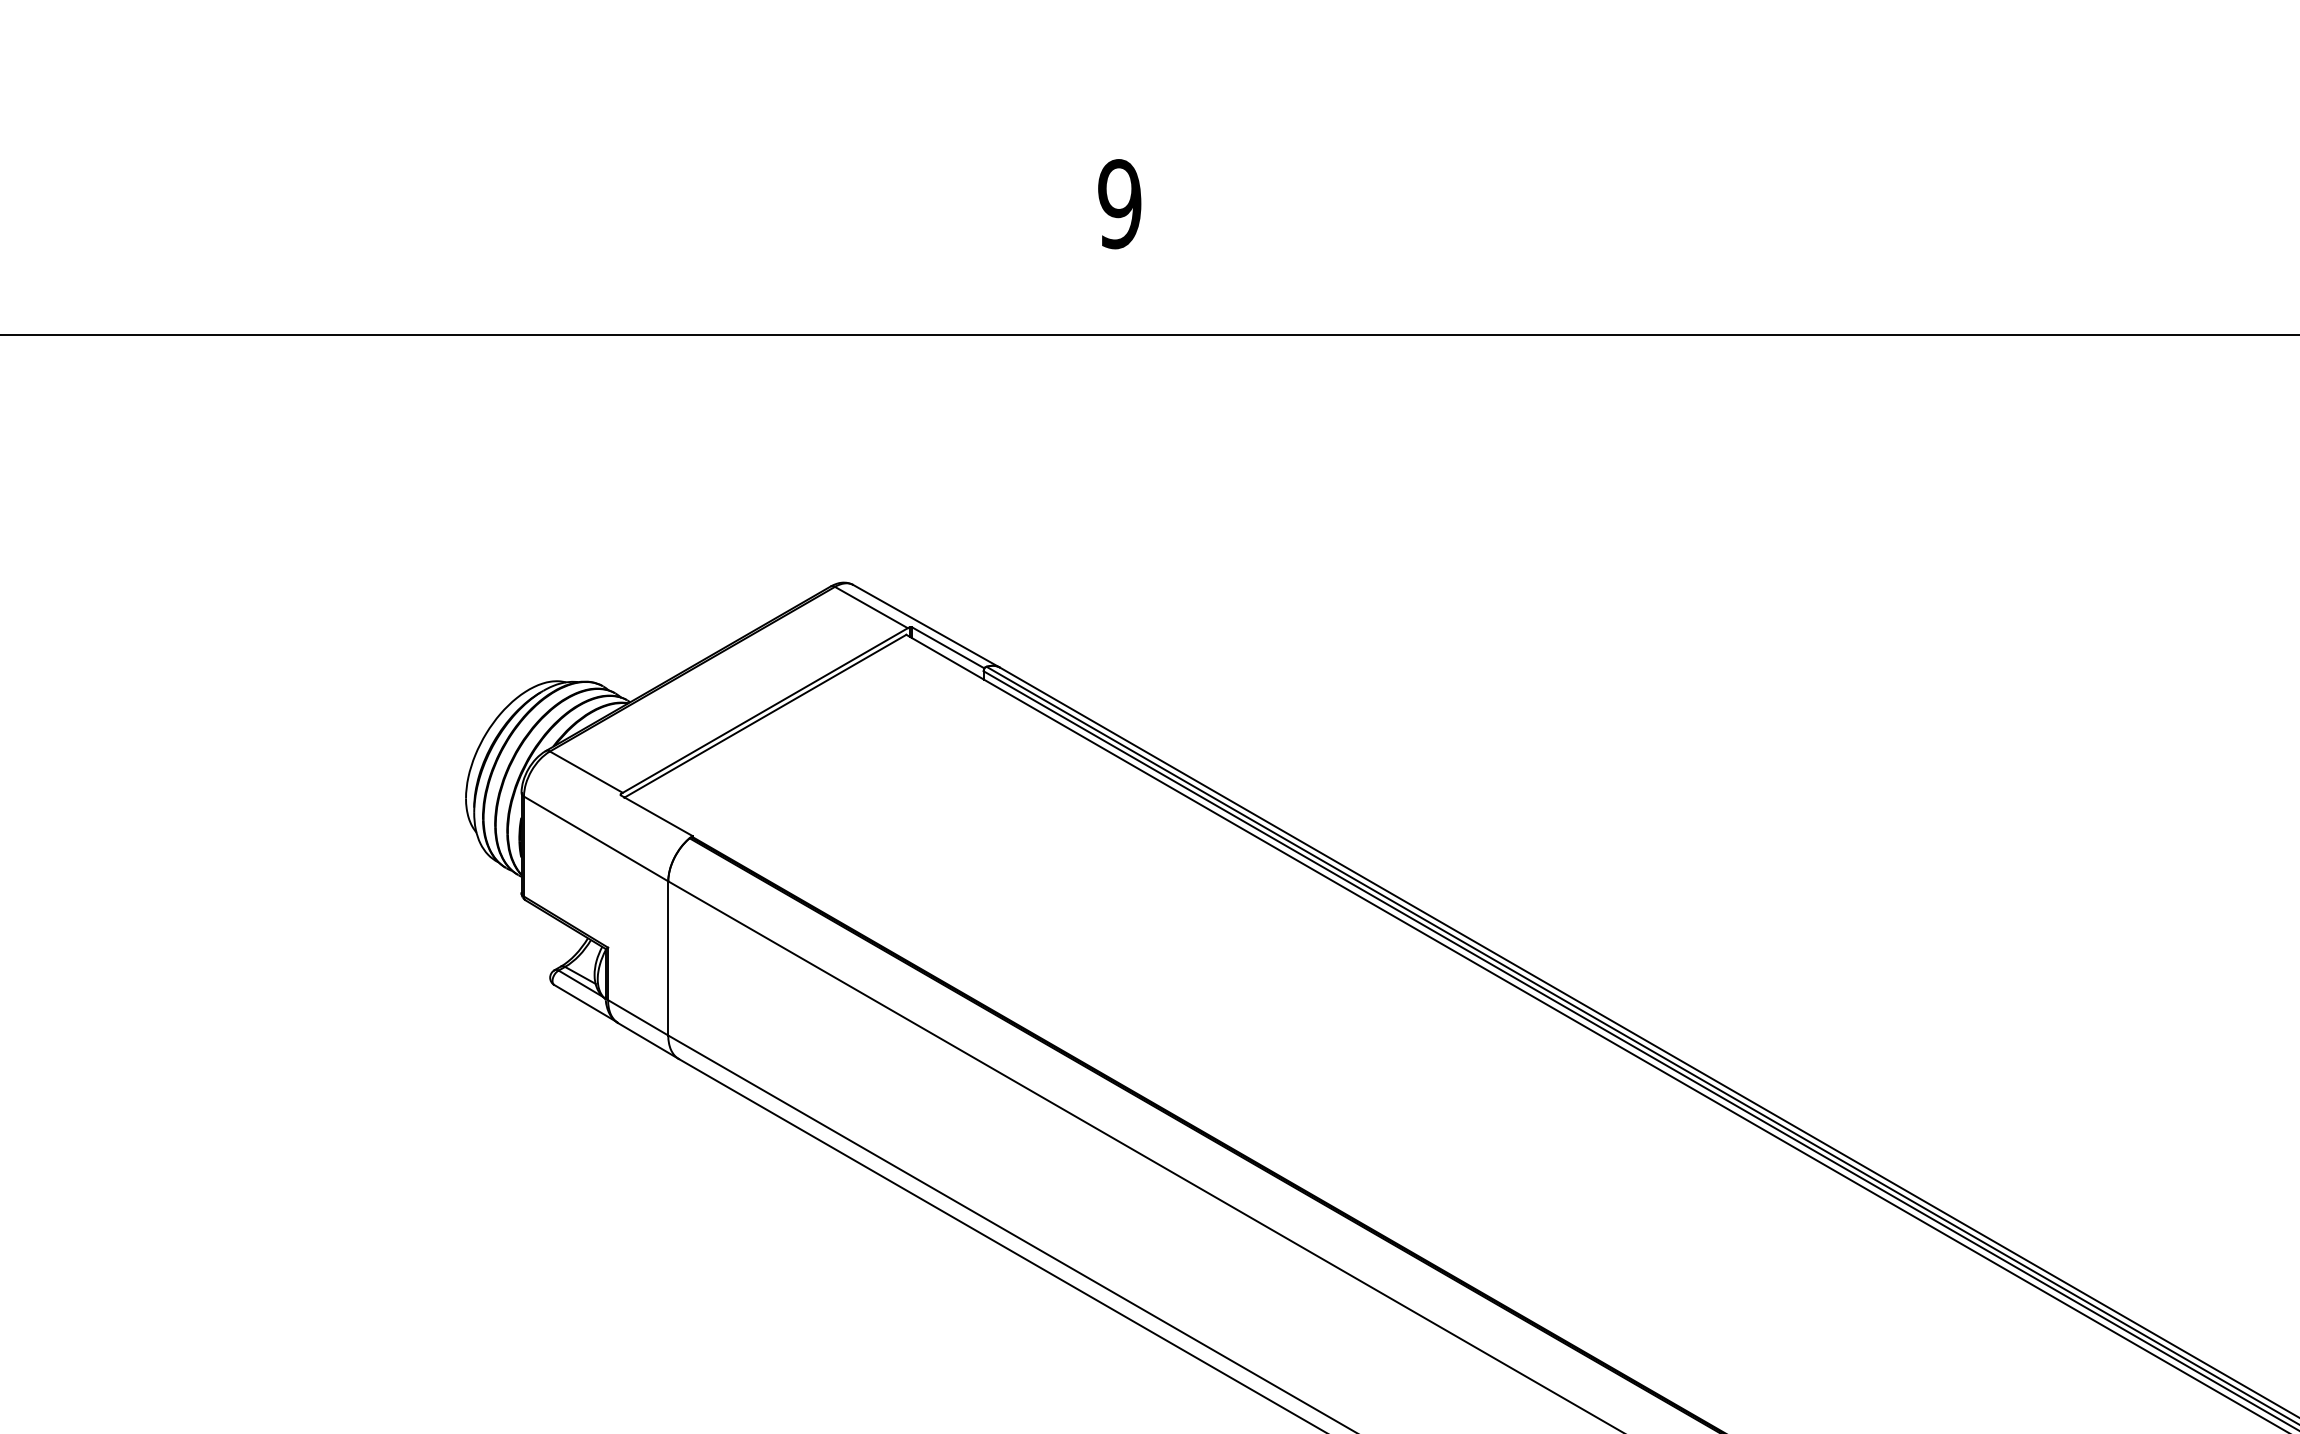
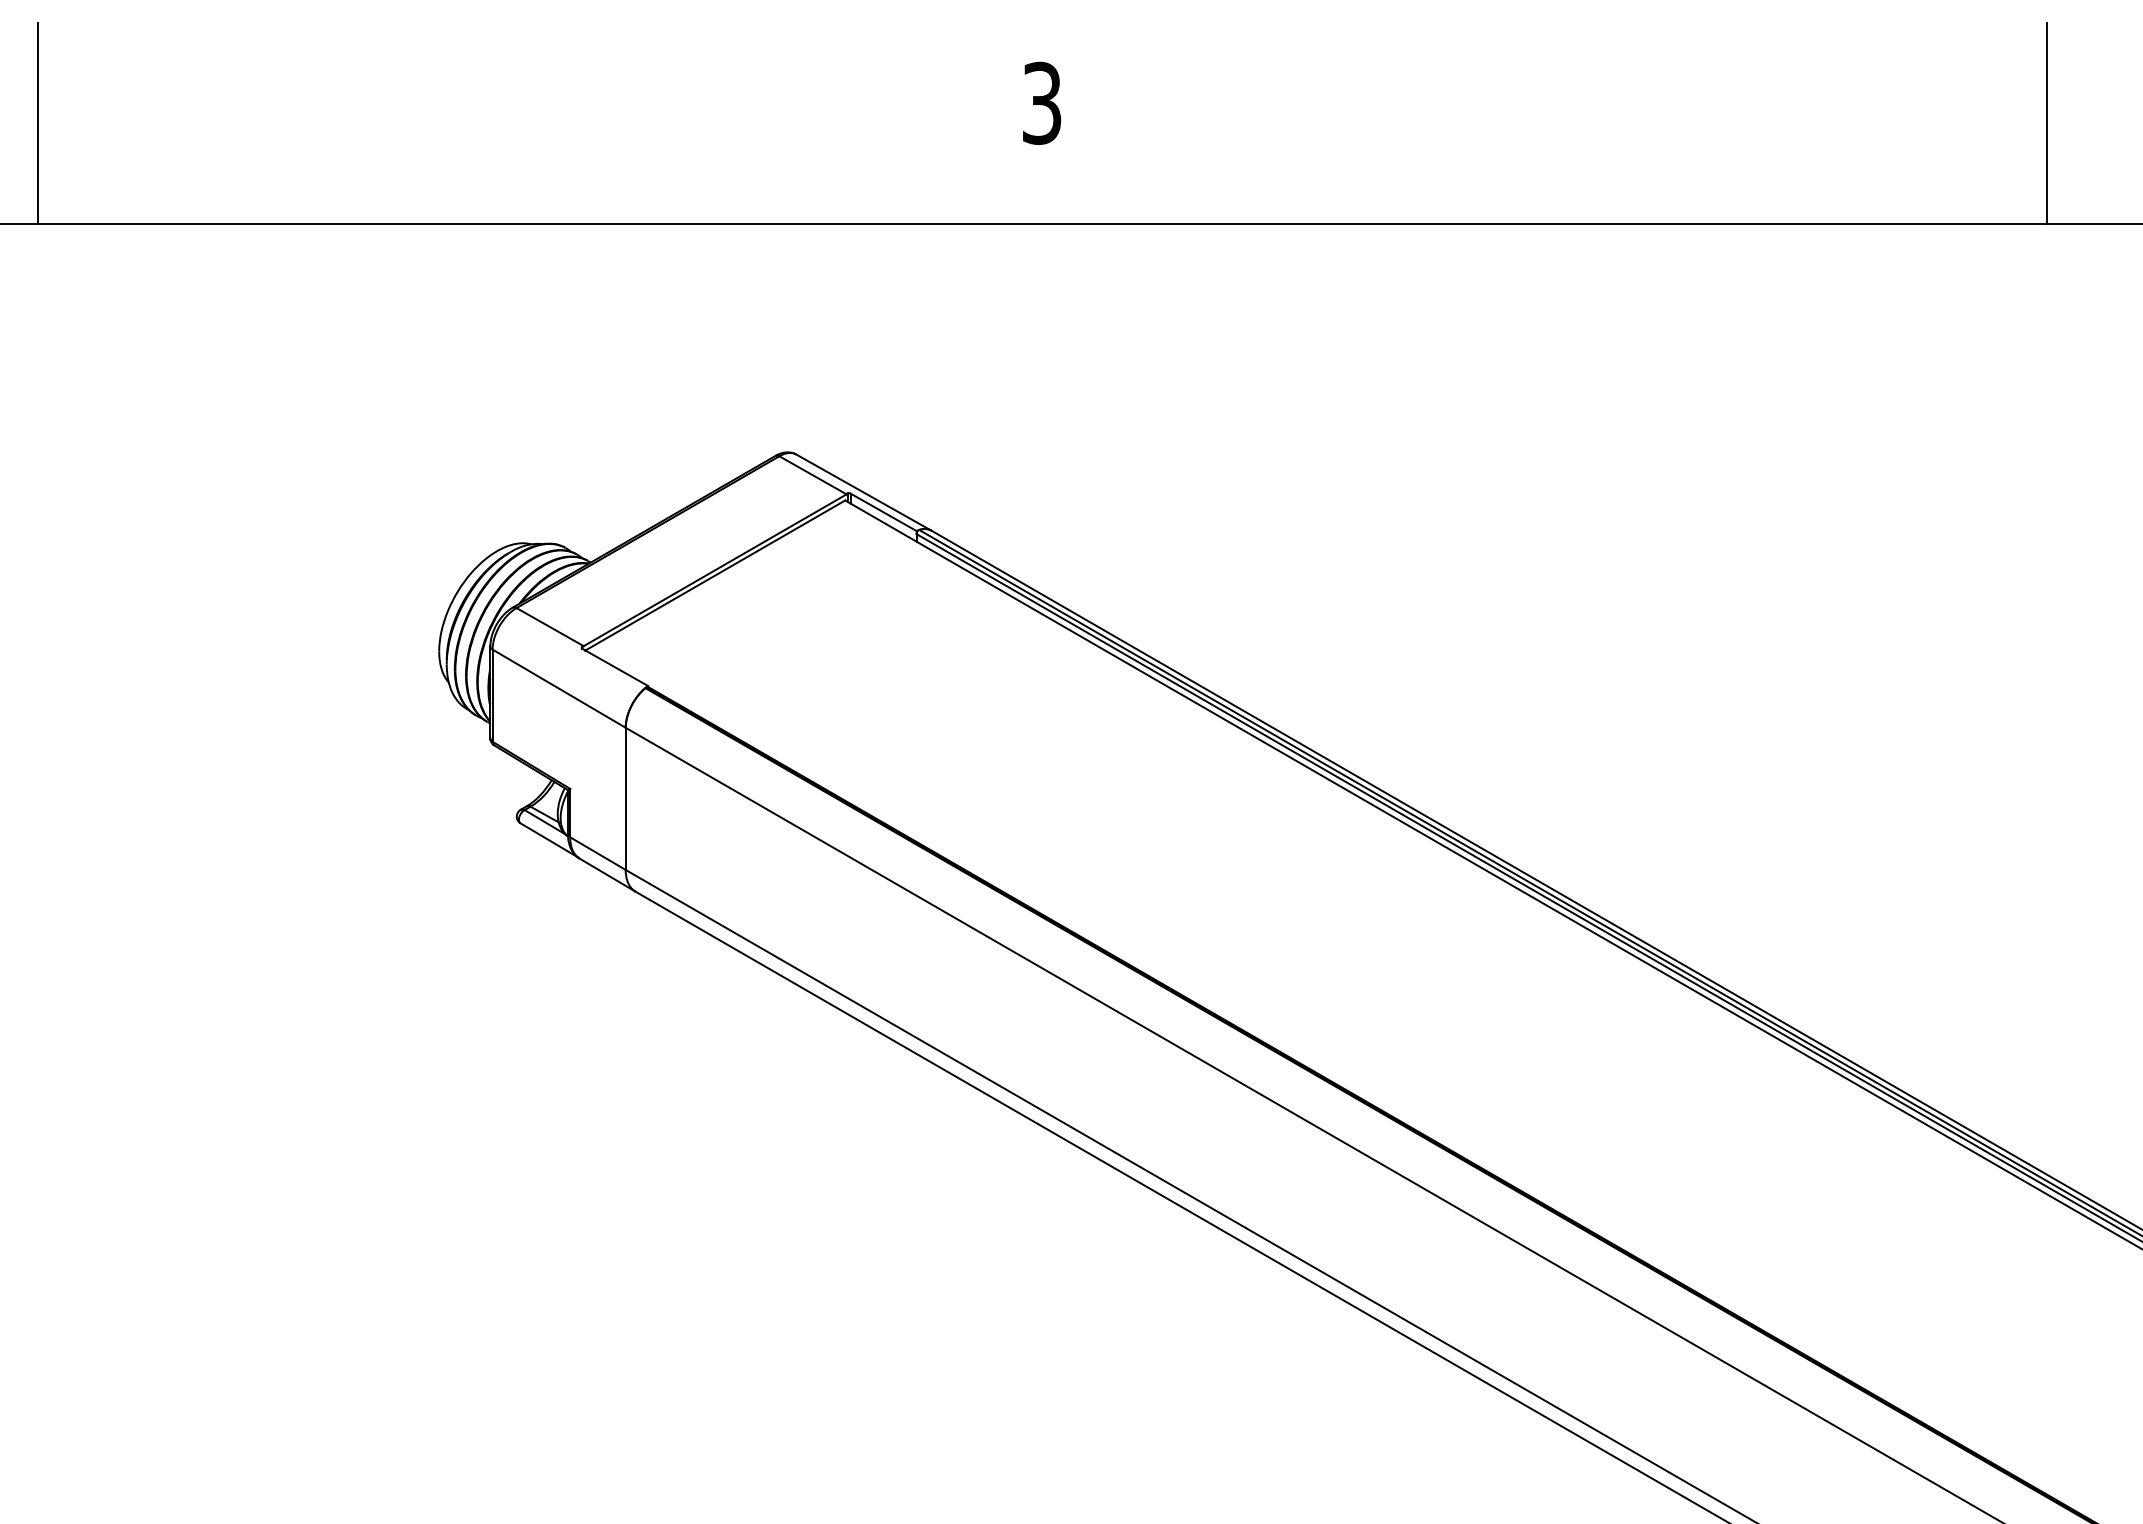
text: (1119, 203) -> (1041, 102), 9 -> 3
line: (30, 225) -> (37, 123), added
line: (2209, 225) -> (2046, 123), added

